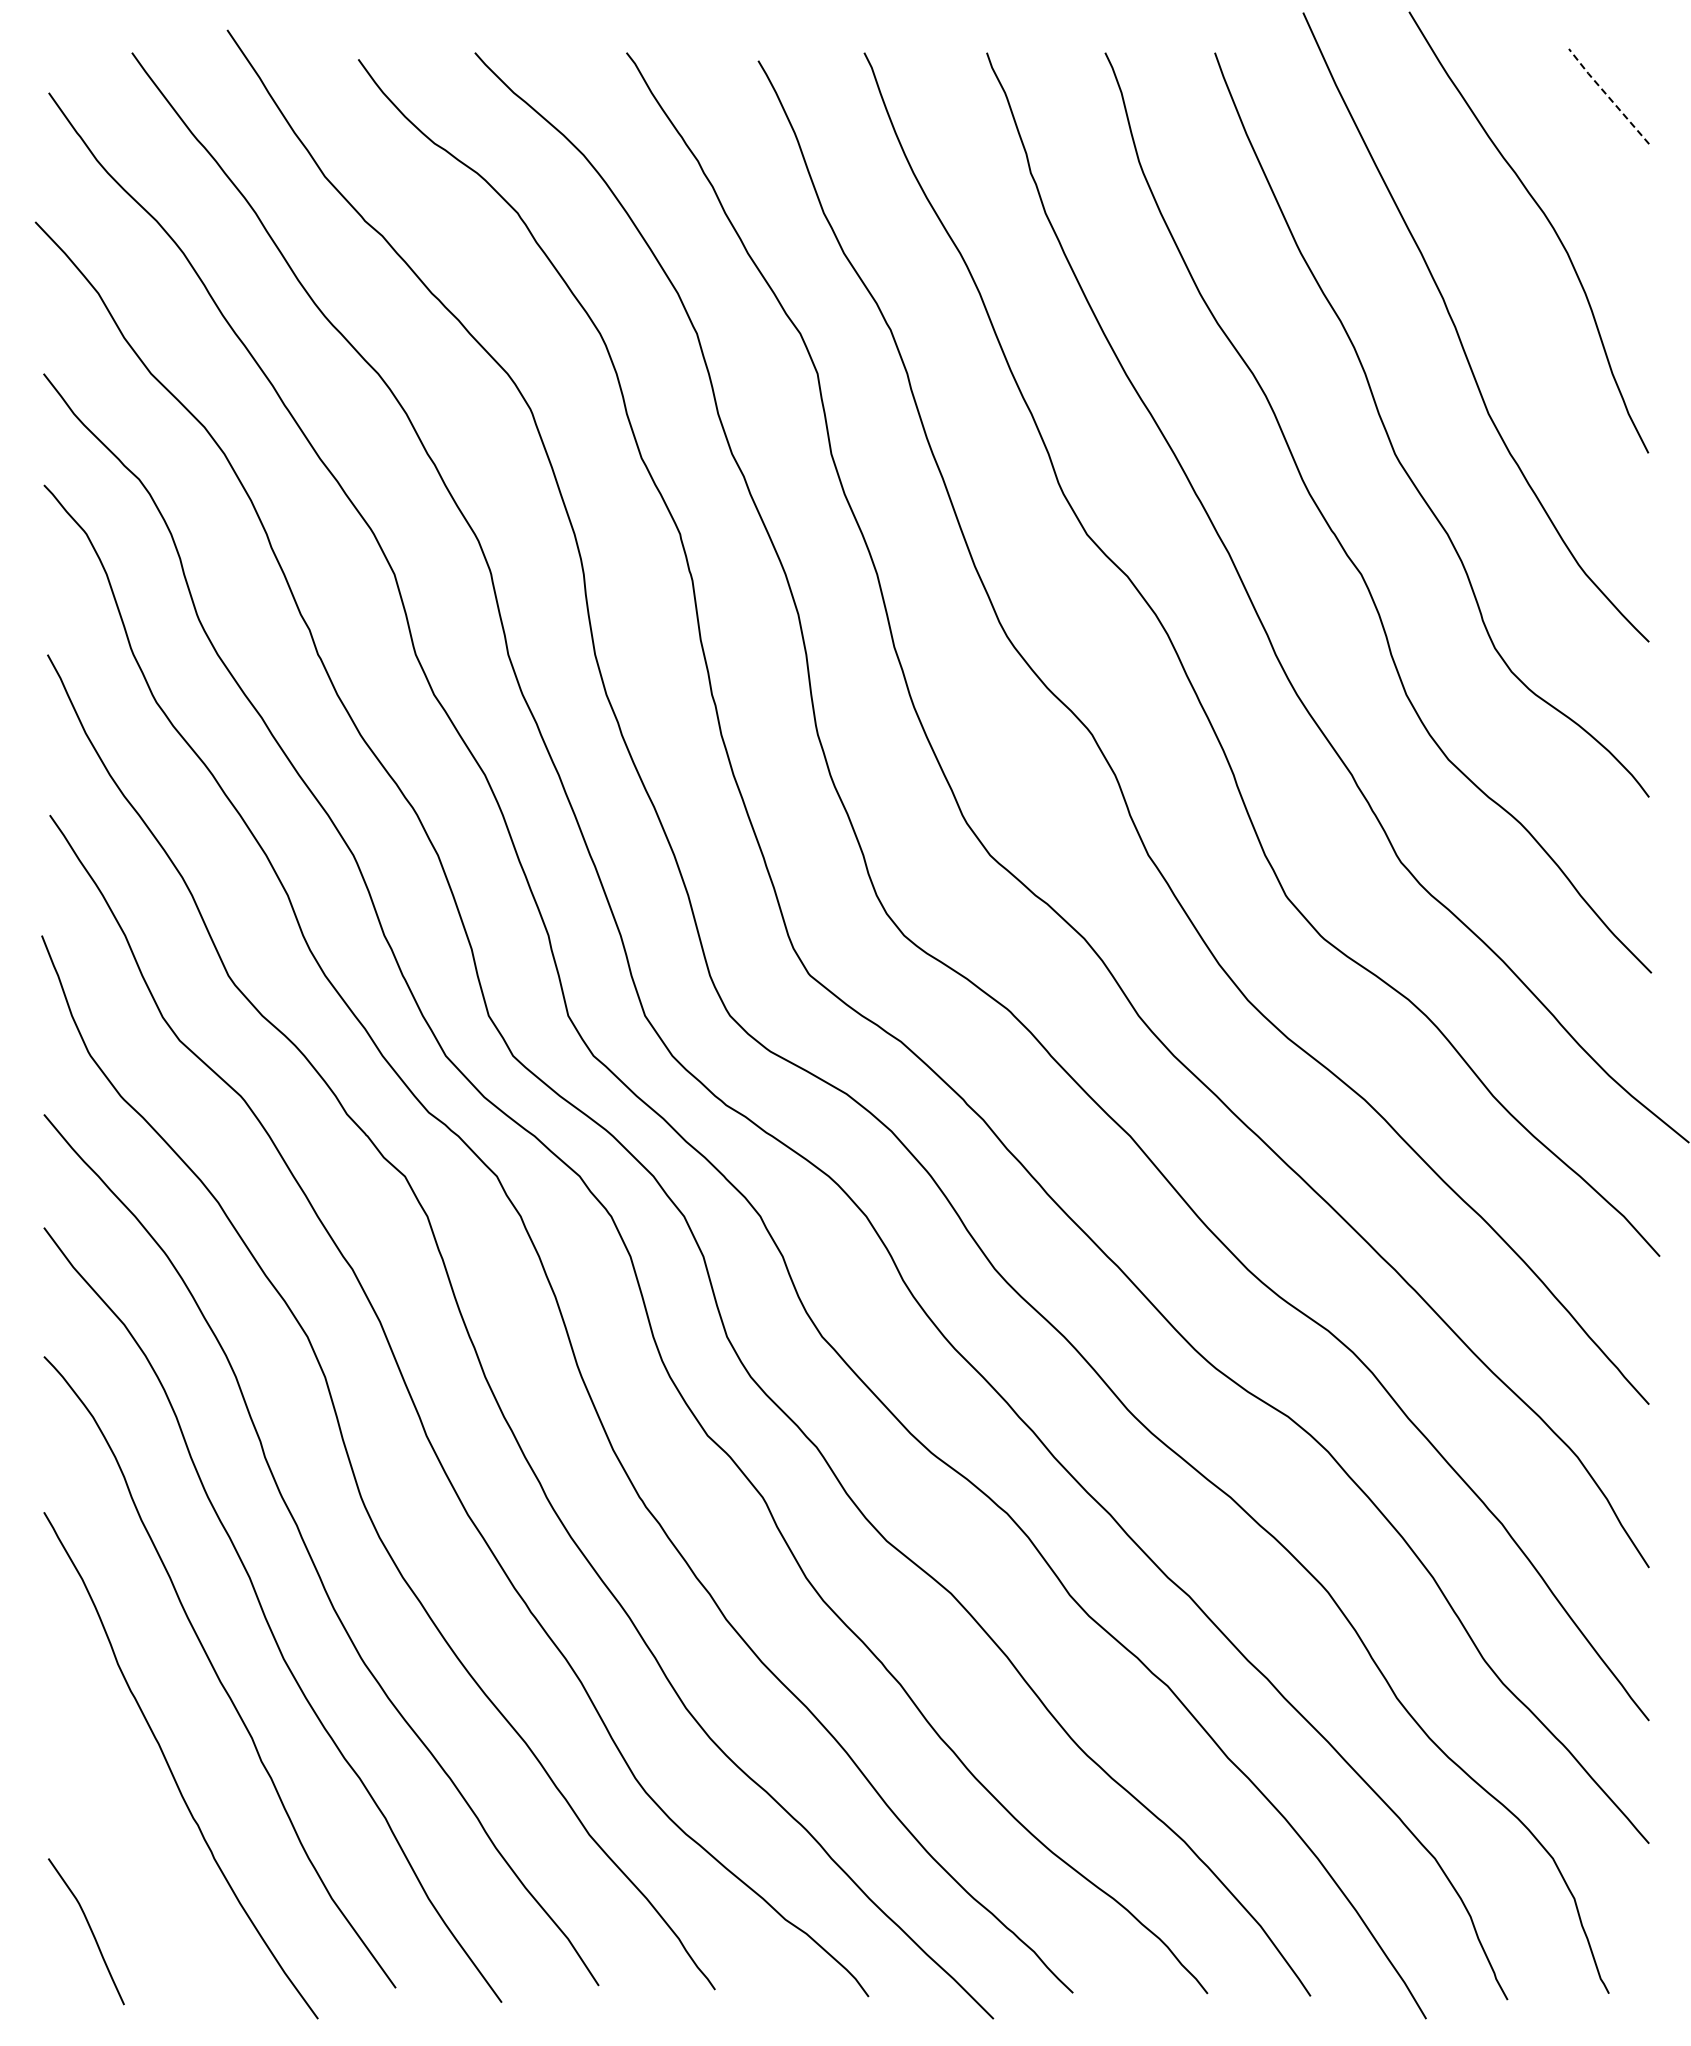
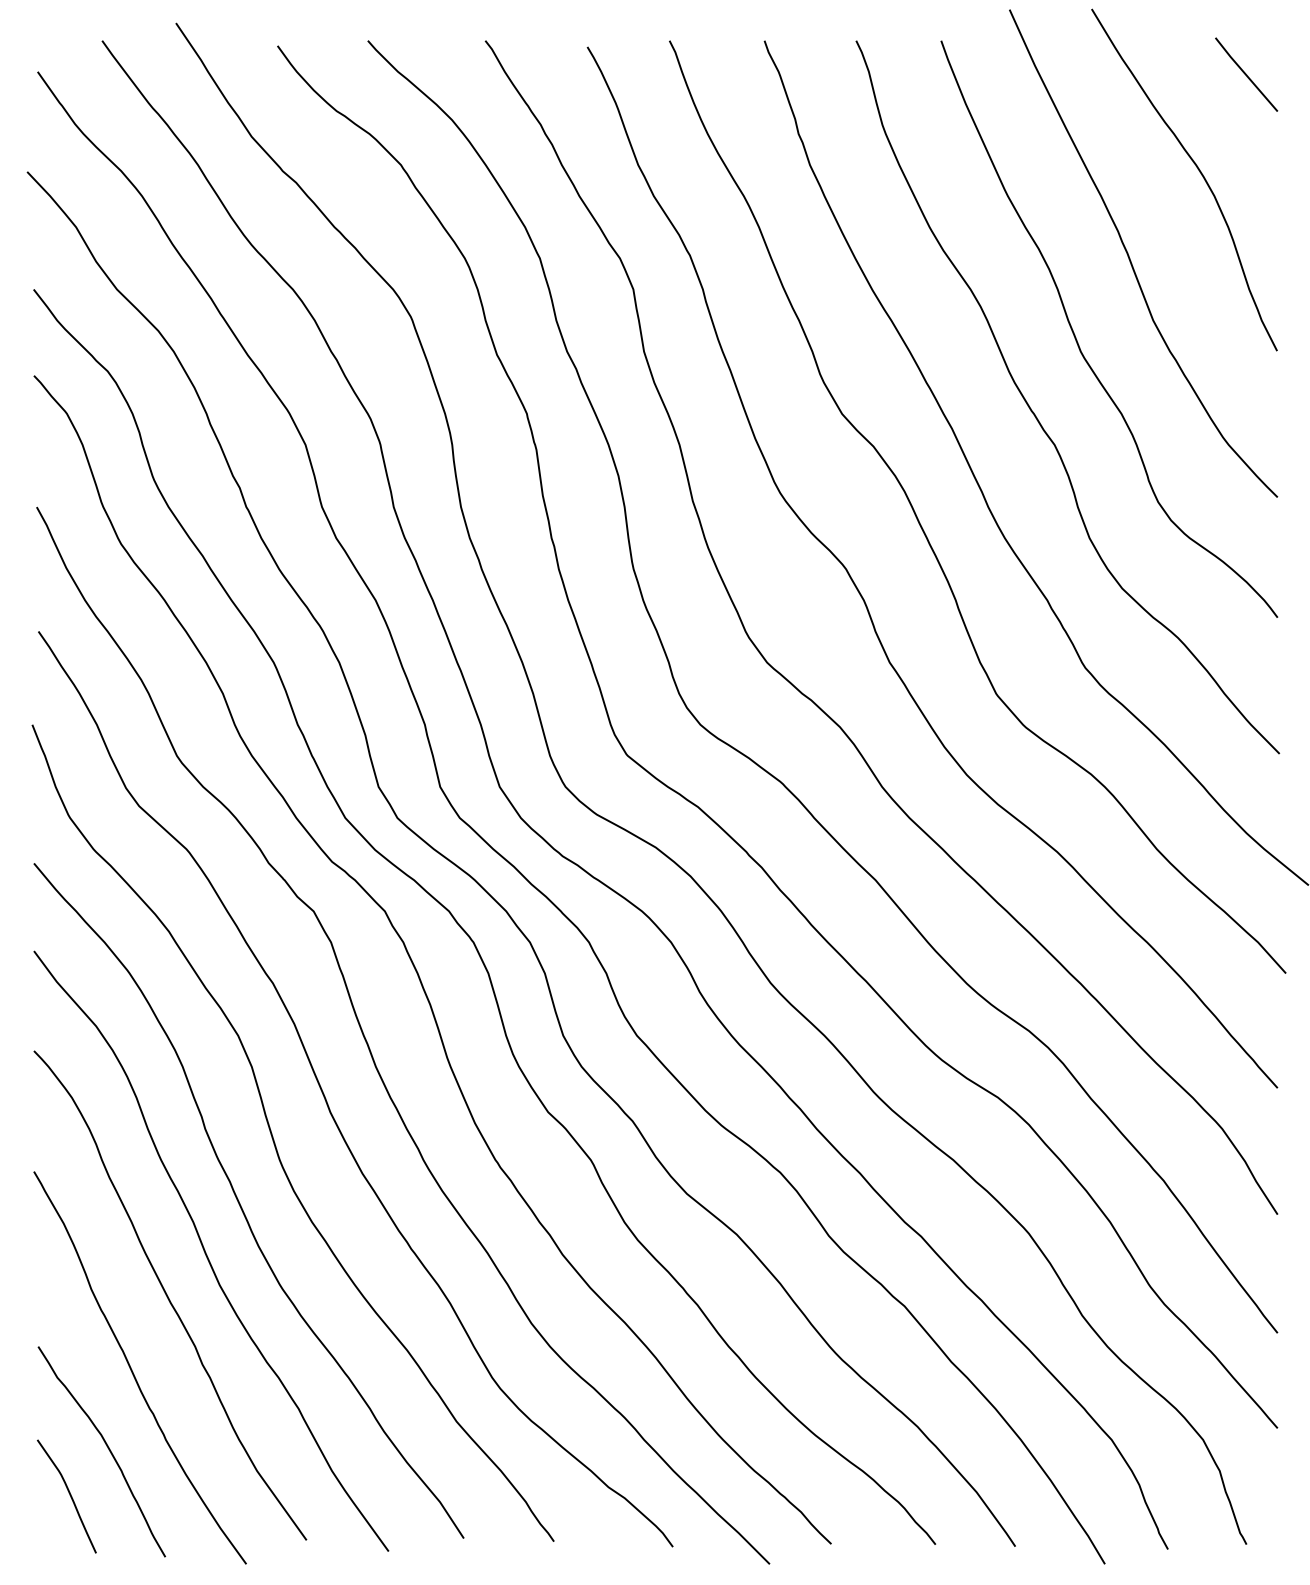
line: (1607, 96) -> (1245, 74), dashed -> solid
curve: (138, 1868) -> (107, 1447), added

